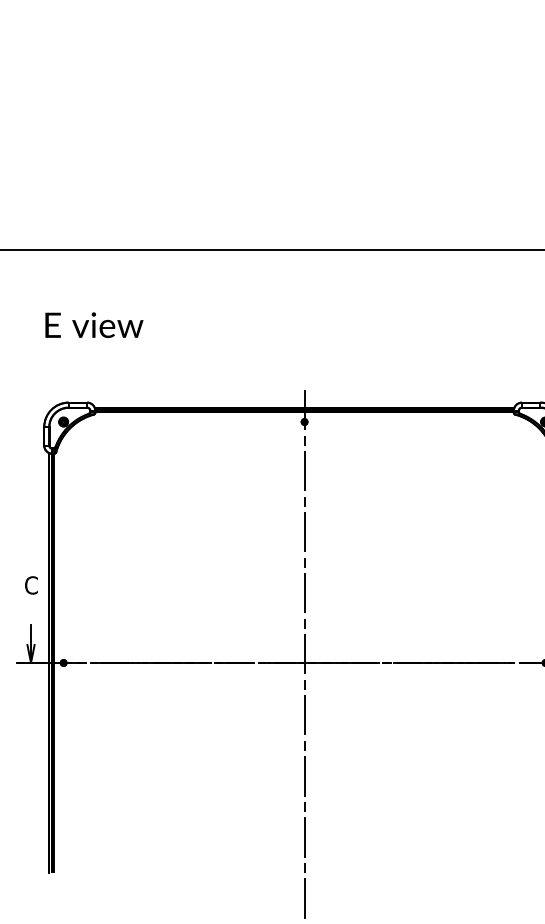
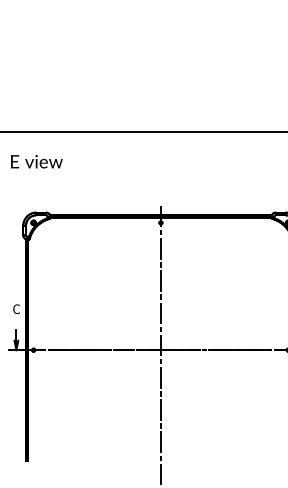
text: (93, 324) -> (36, 161), moved

